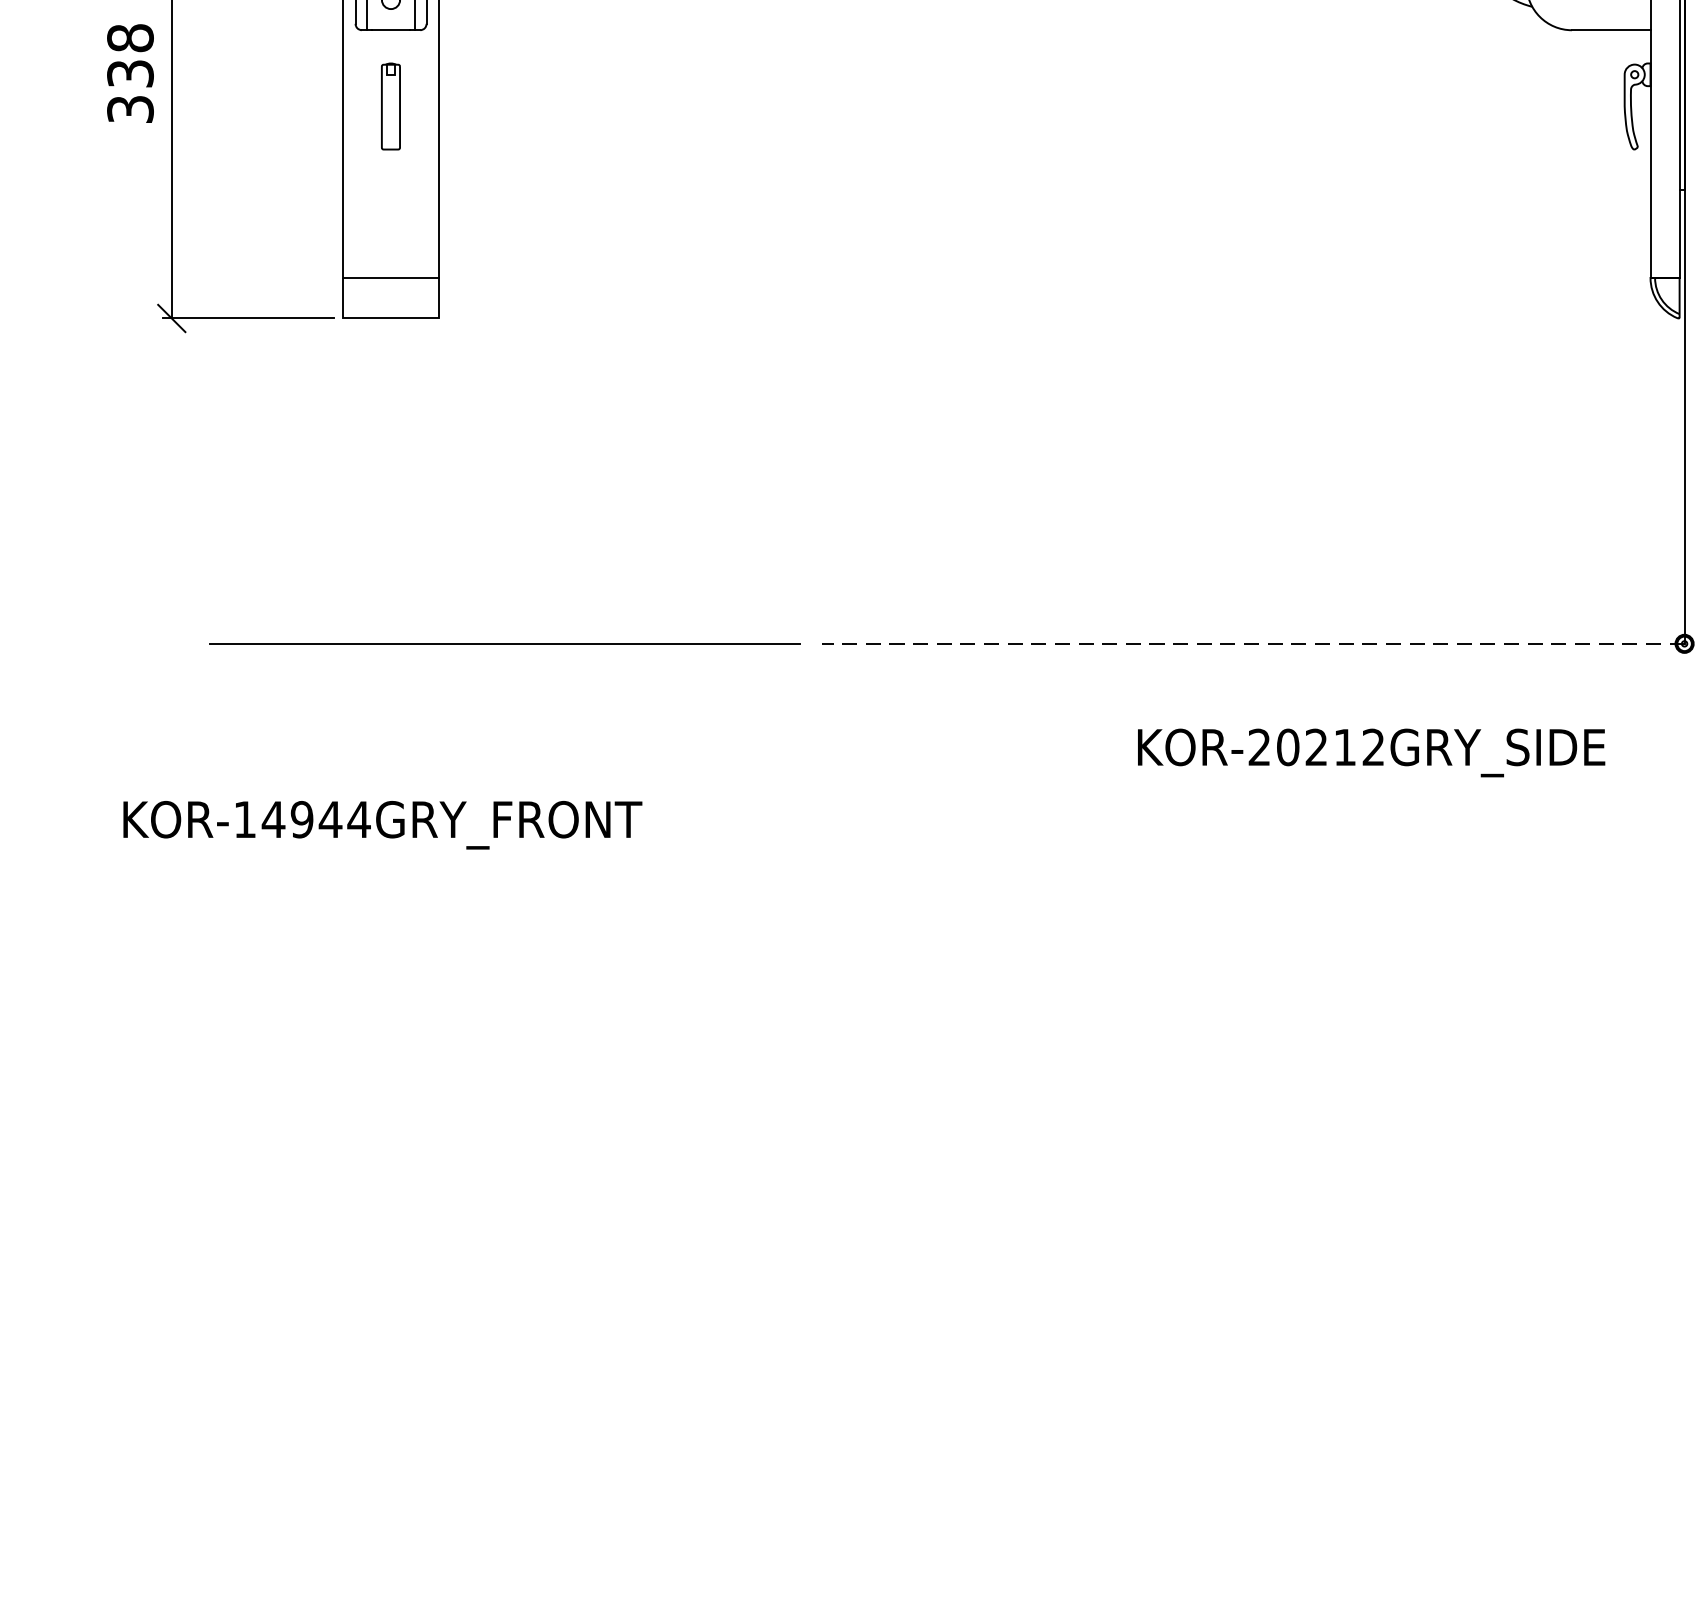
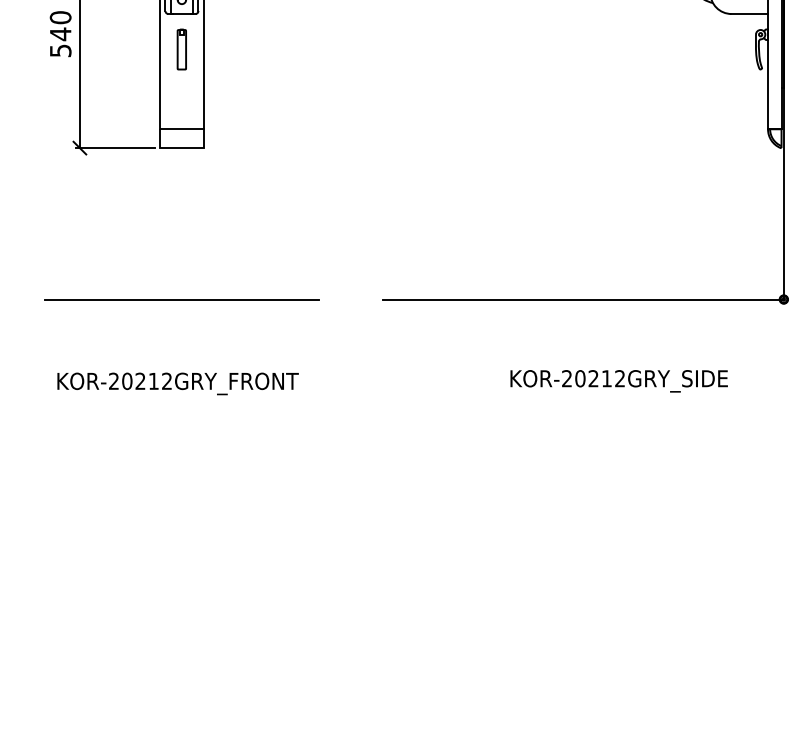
text: (130, 72) -> (60, 33), 338 -> 540
line: (504, 643) -> (181, 299), moved
line: (1254, 643) -> (583, 299), dashed -> solid
text: (1370, 753) -> (618, 381), moved
text: (302, 819) -> (140, 381), KOR-14944GRY_FRONT -> KOR-20212GRY_FRONT

